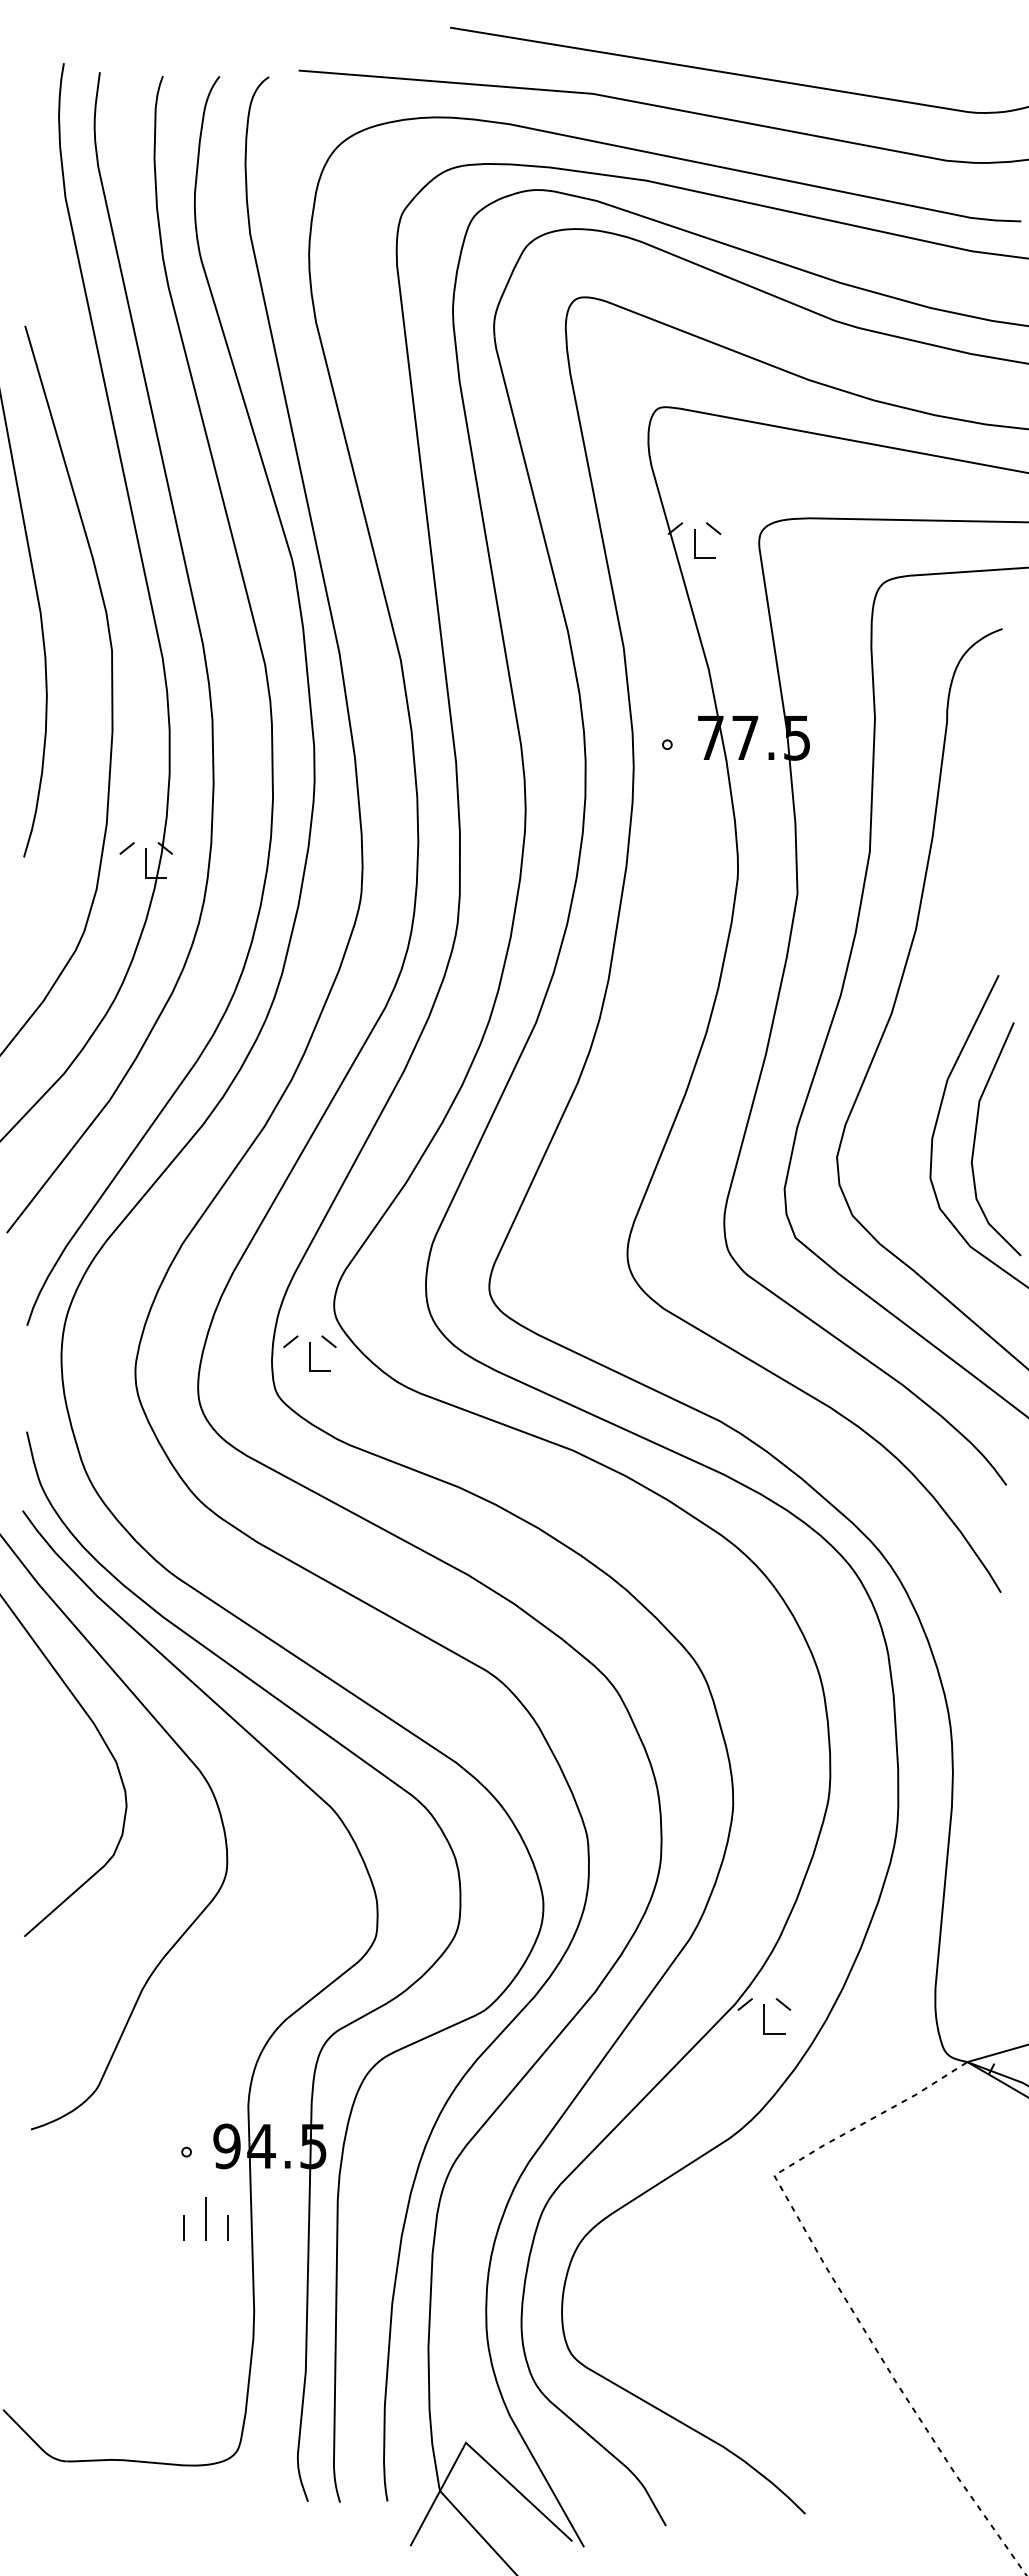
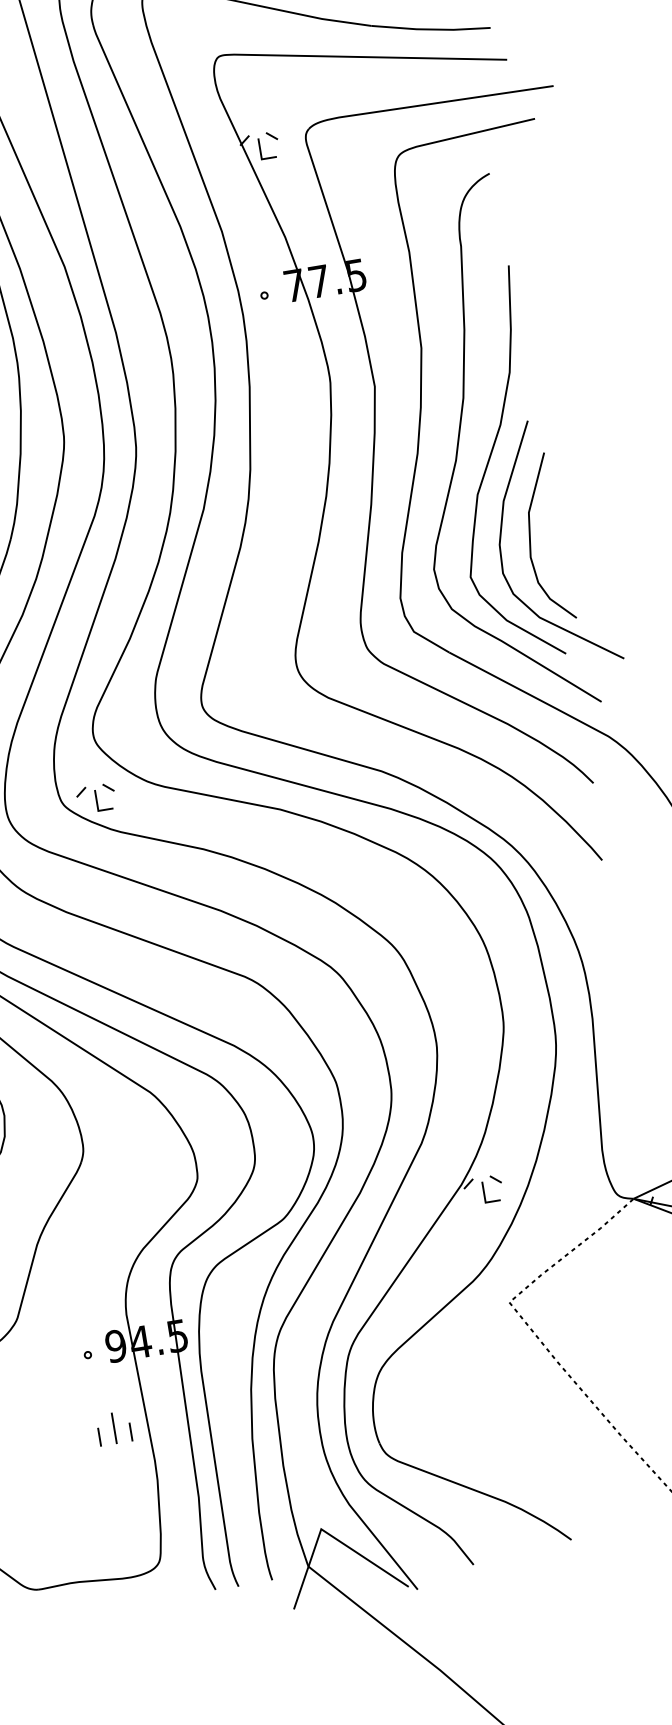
curve: (935, 1025) -> (488, 464), added
part: (309, 1353) -> (96, 798), moved
part: (205, 2218) -> (113, 1427), moved

